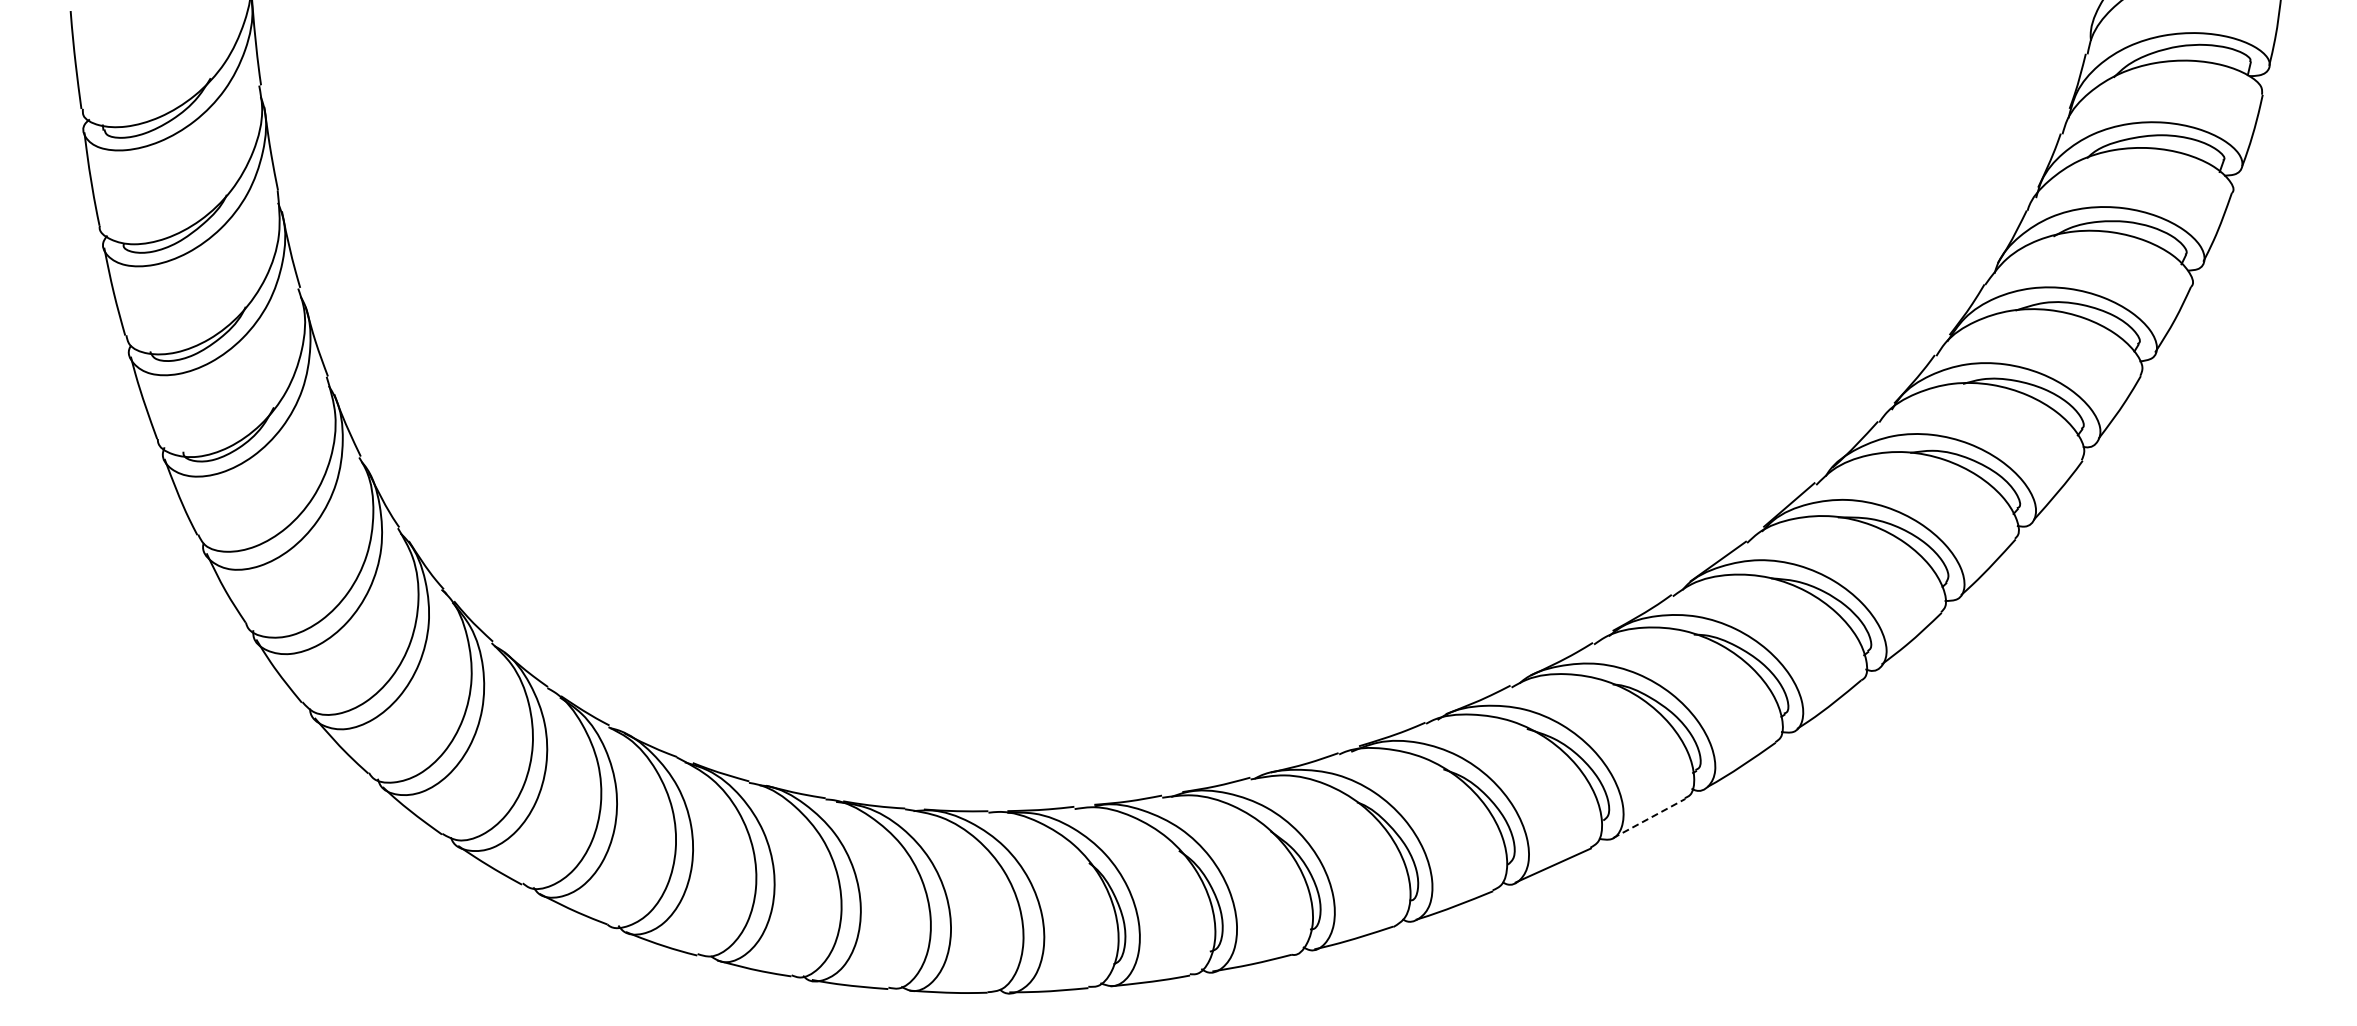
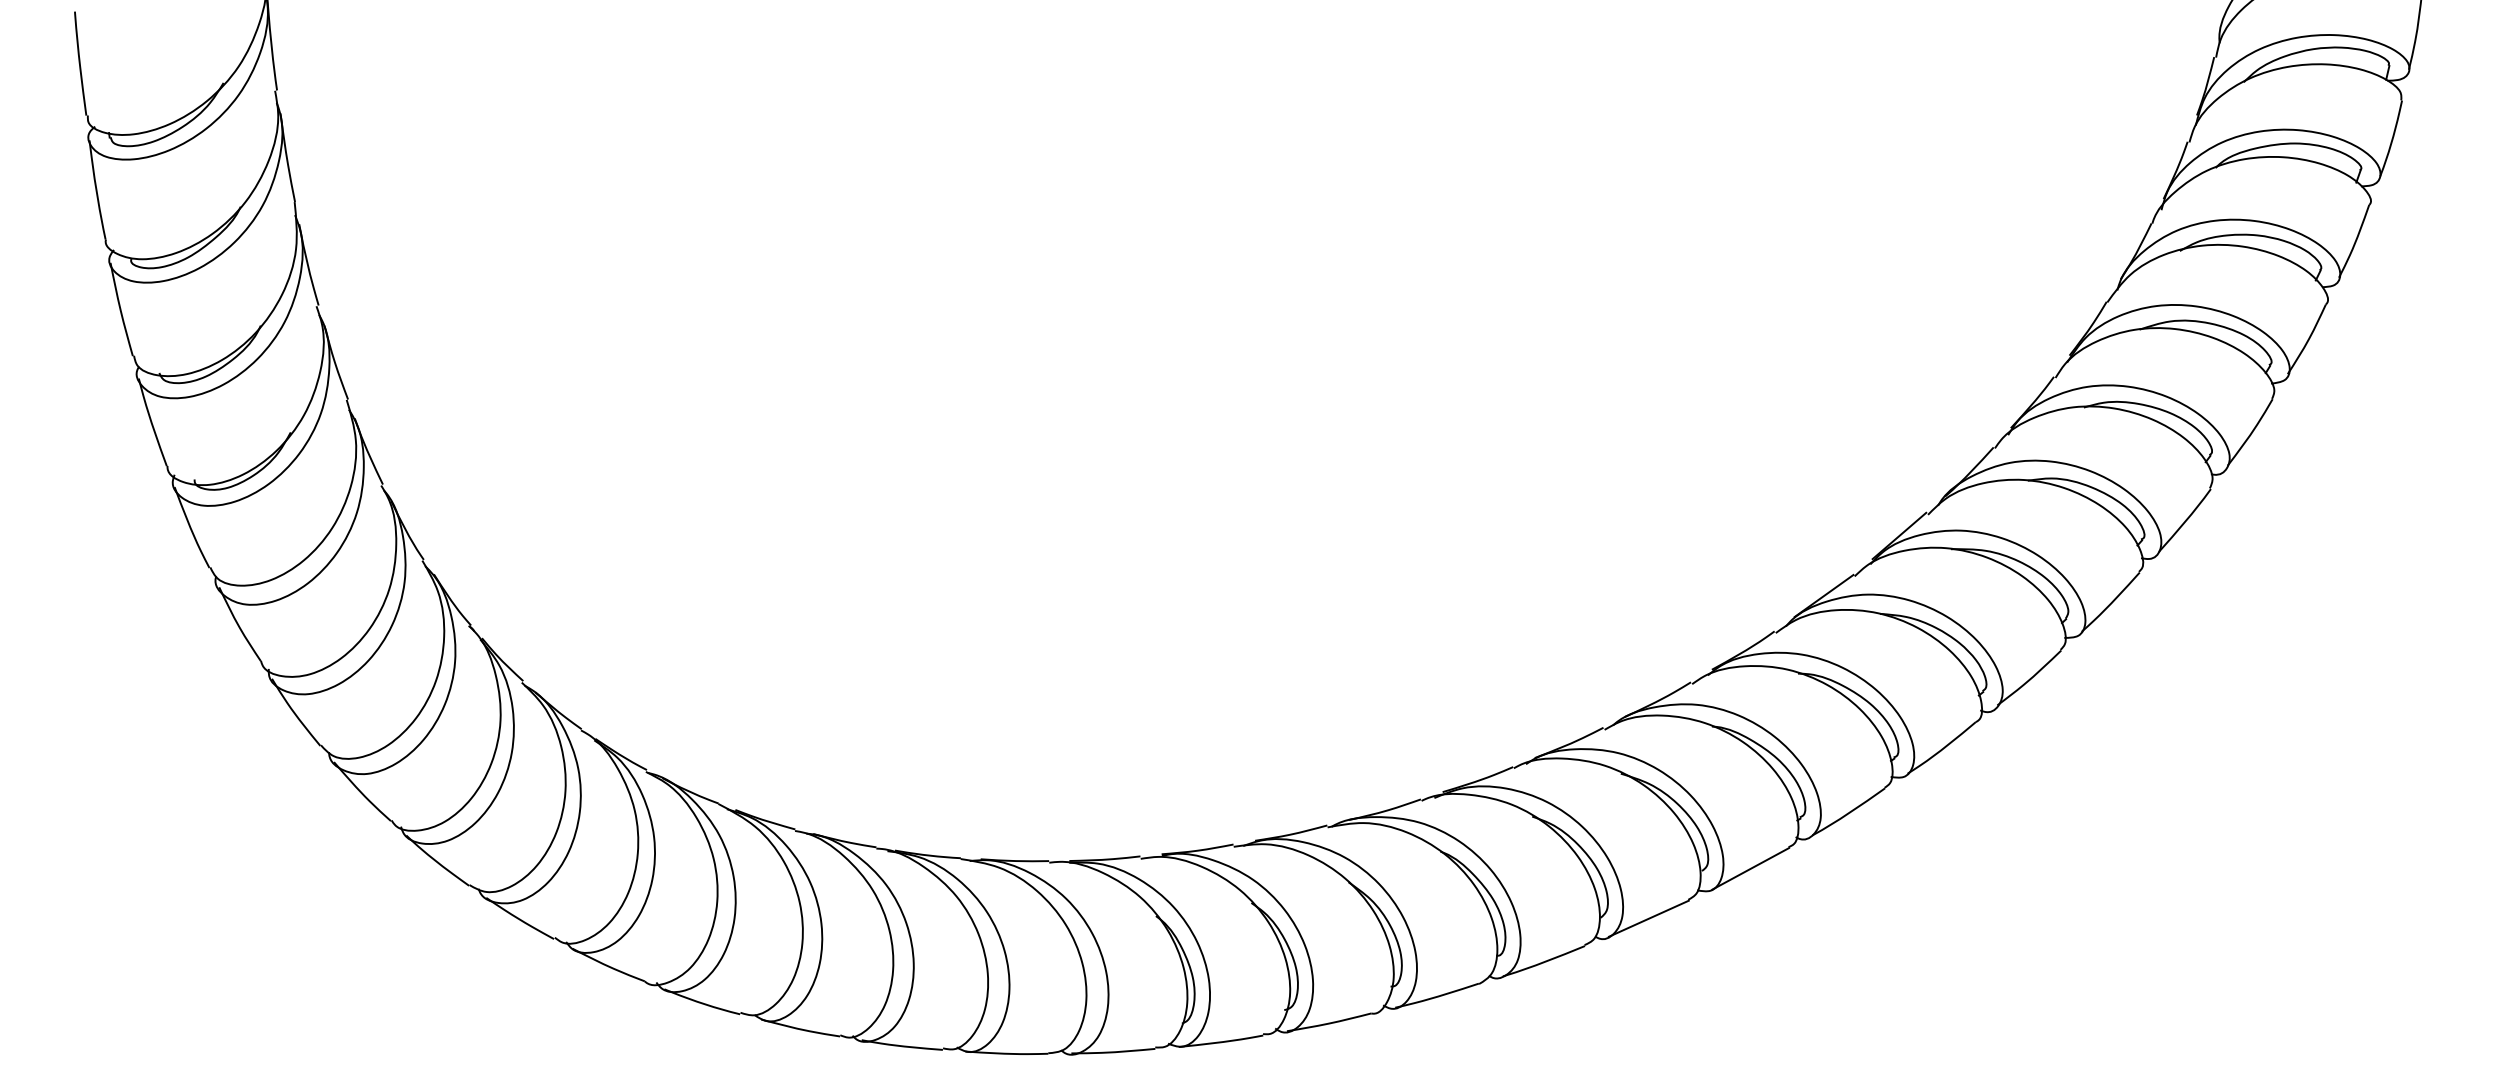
line: (1649, 818) -> (1751, 868), dashed -> solid

